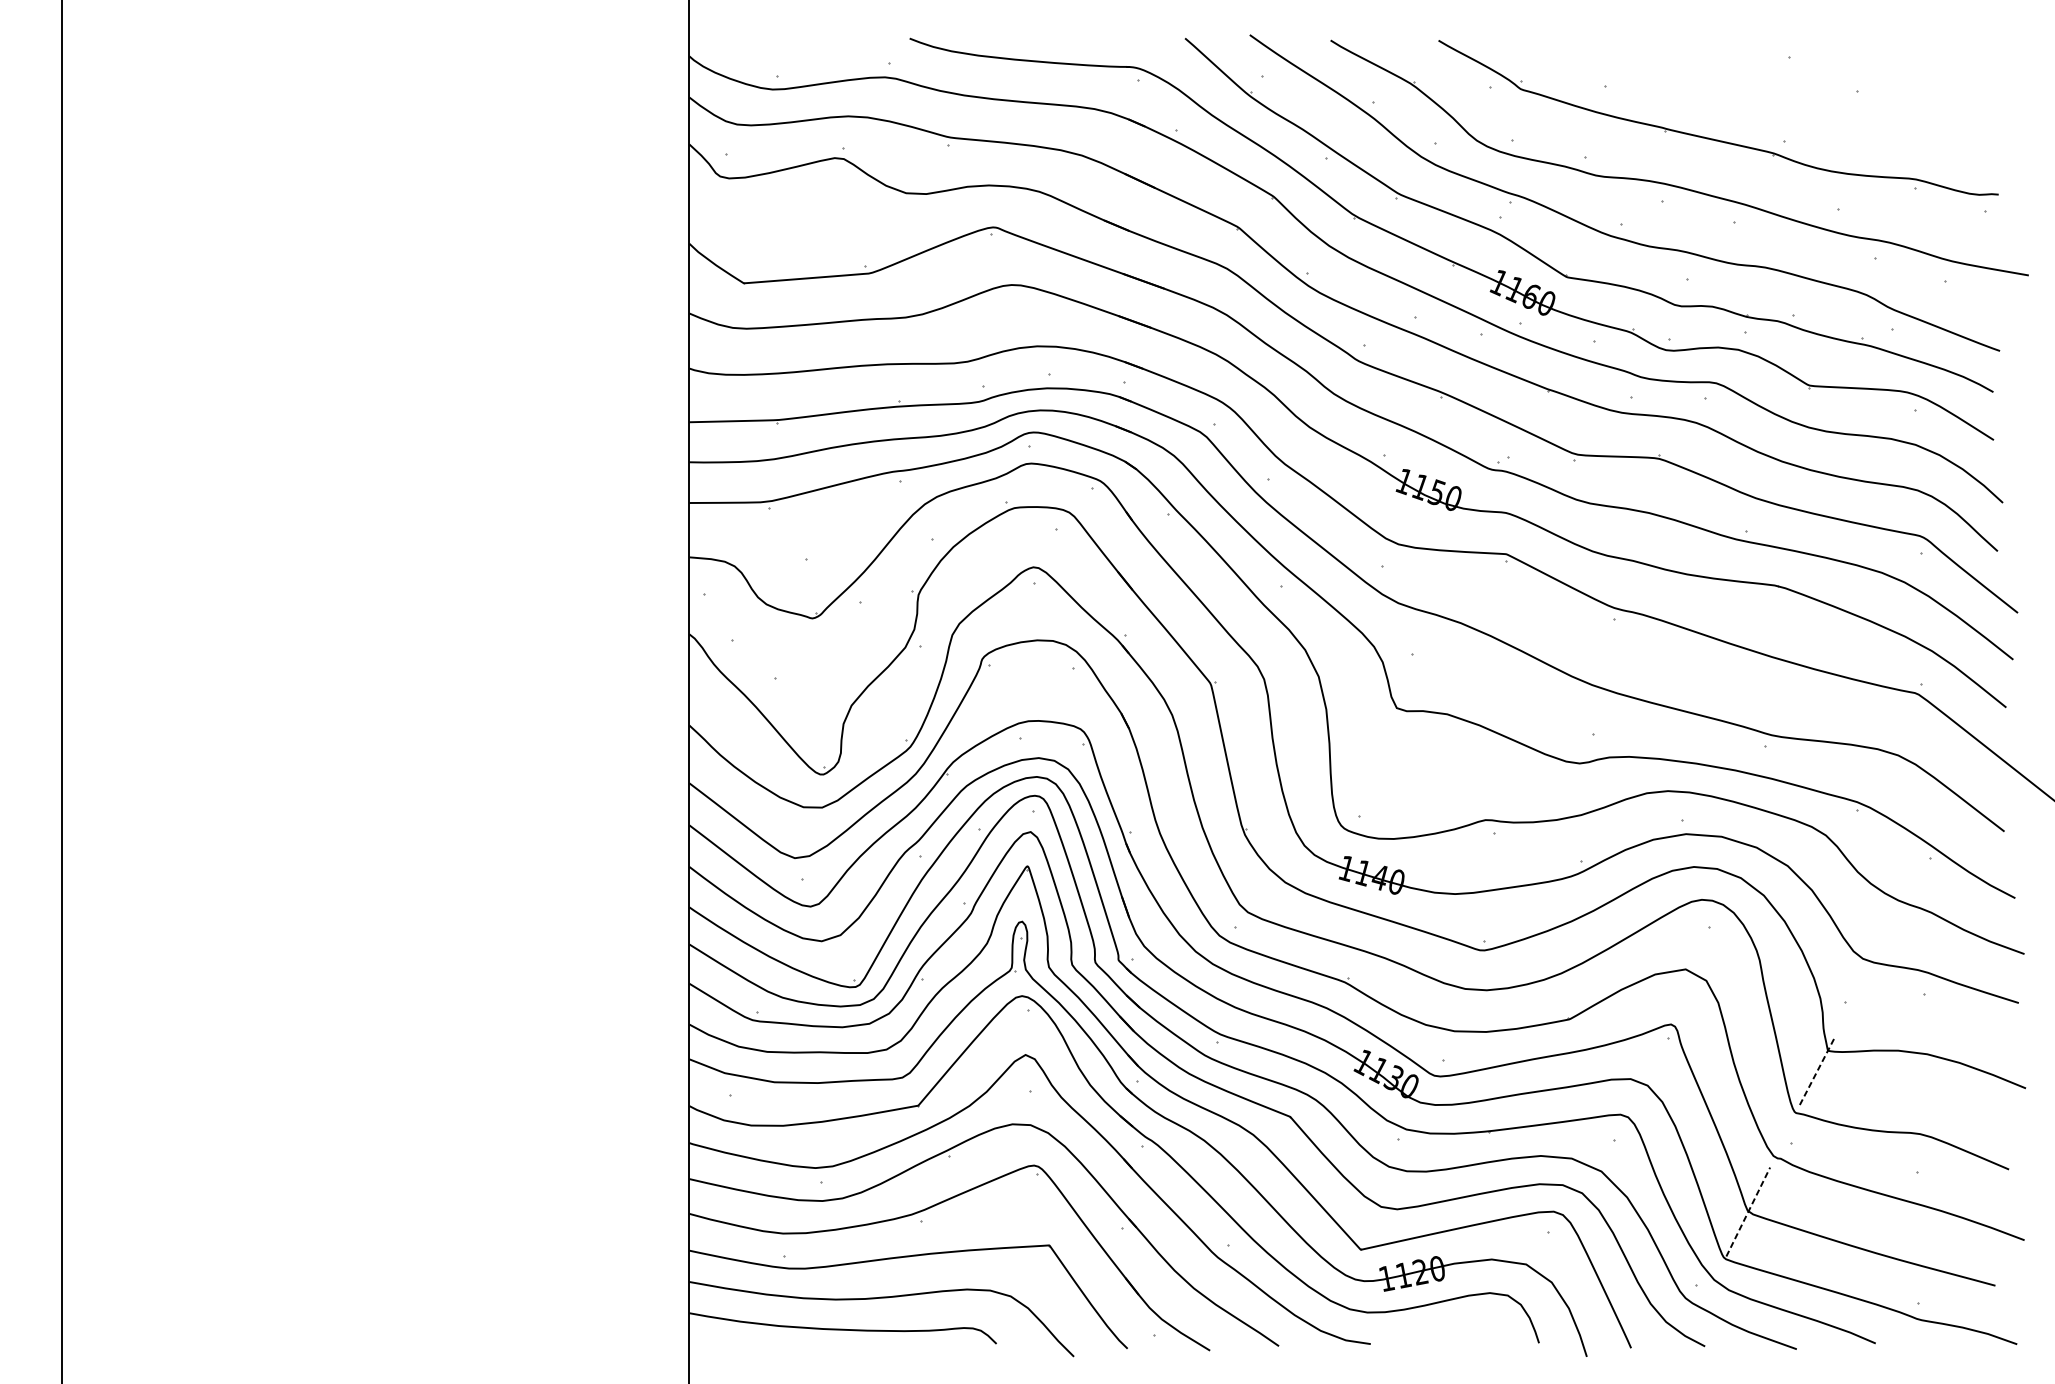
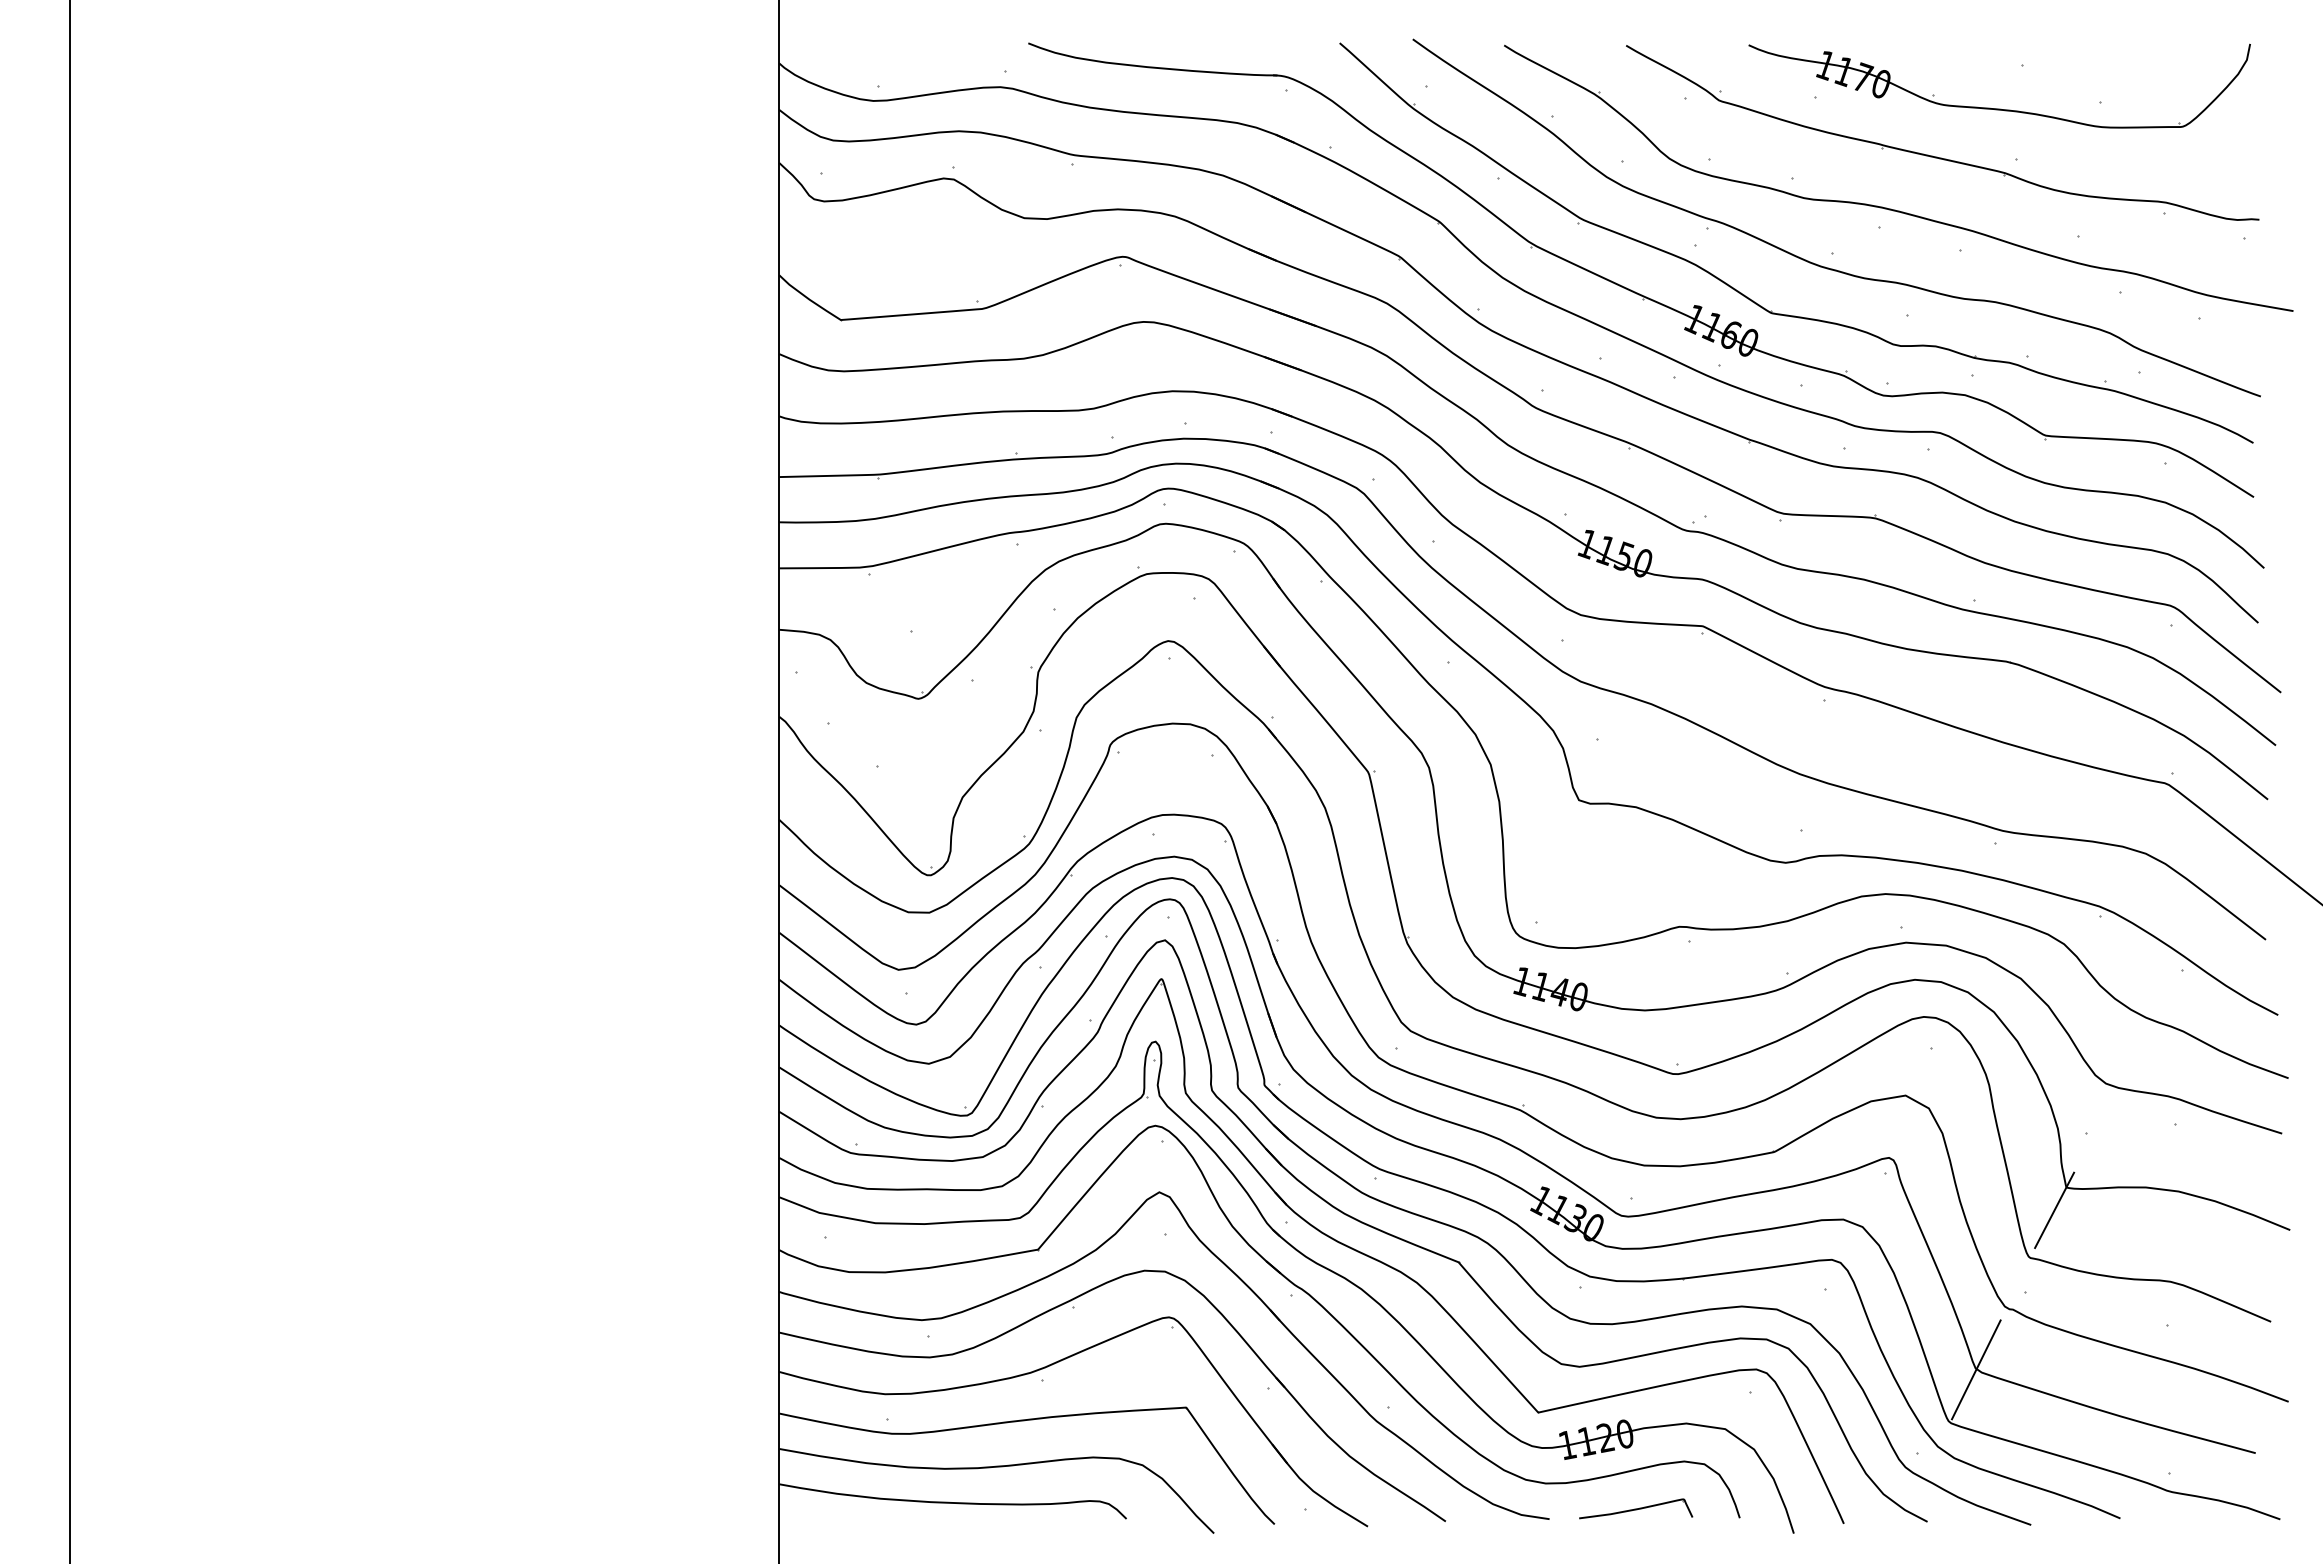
part: (1768, 96) -> (1999, 108), added
line: (1817, 1070) -> (2054, 1209), dashed -> solid
line: (1748, 1211) -> (1976, 1369), dashed -> solid
part: (1447, 1334) -> (1636, 1508), added

